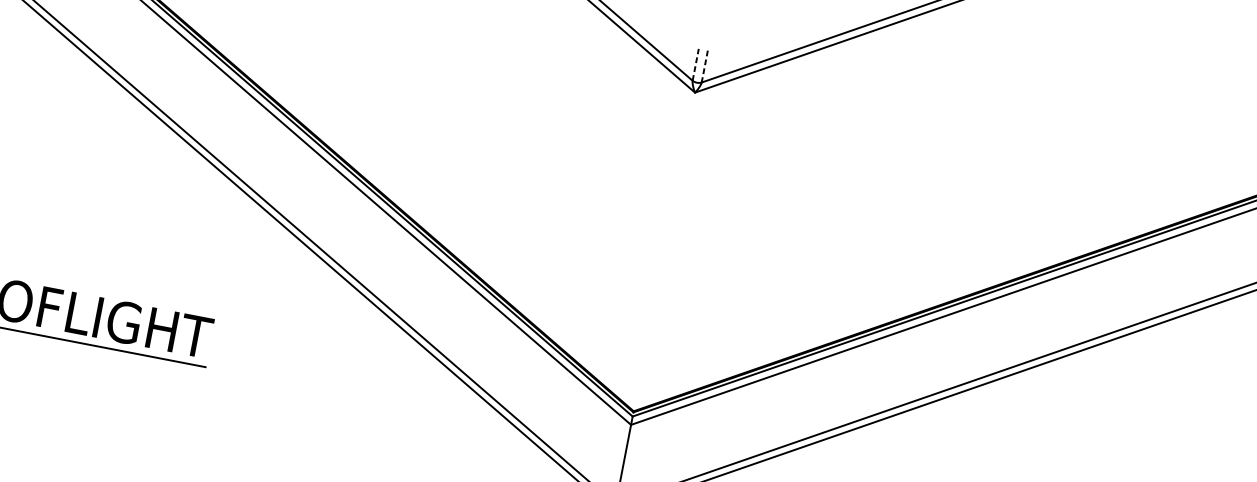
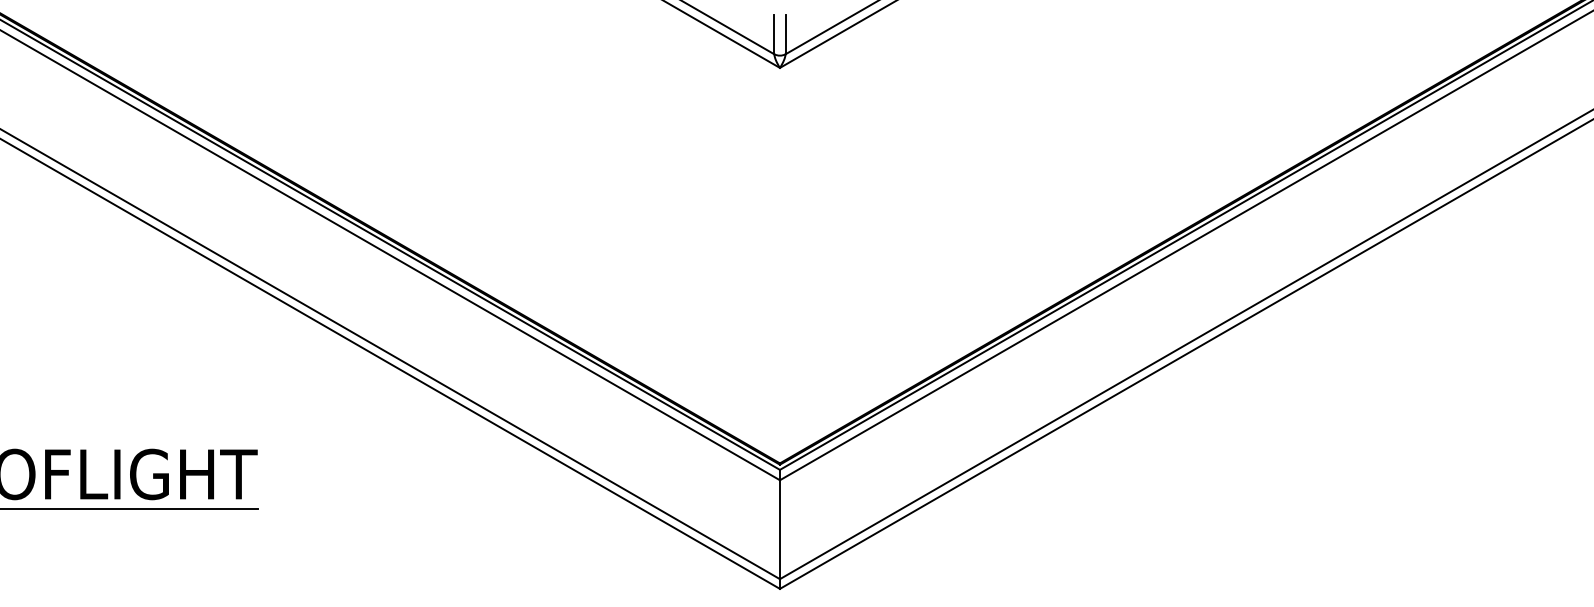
line: (695, 64) -> (774, 34), dashed -> solid
line: (704, 66) -> (785, 34), dashed -> solid

